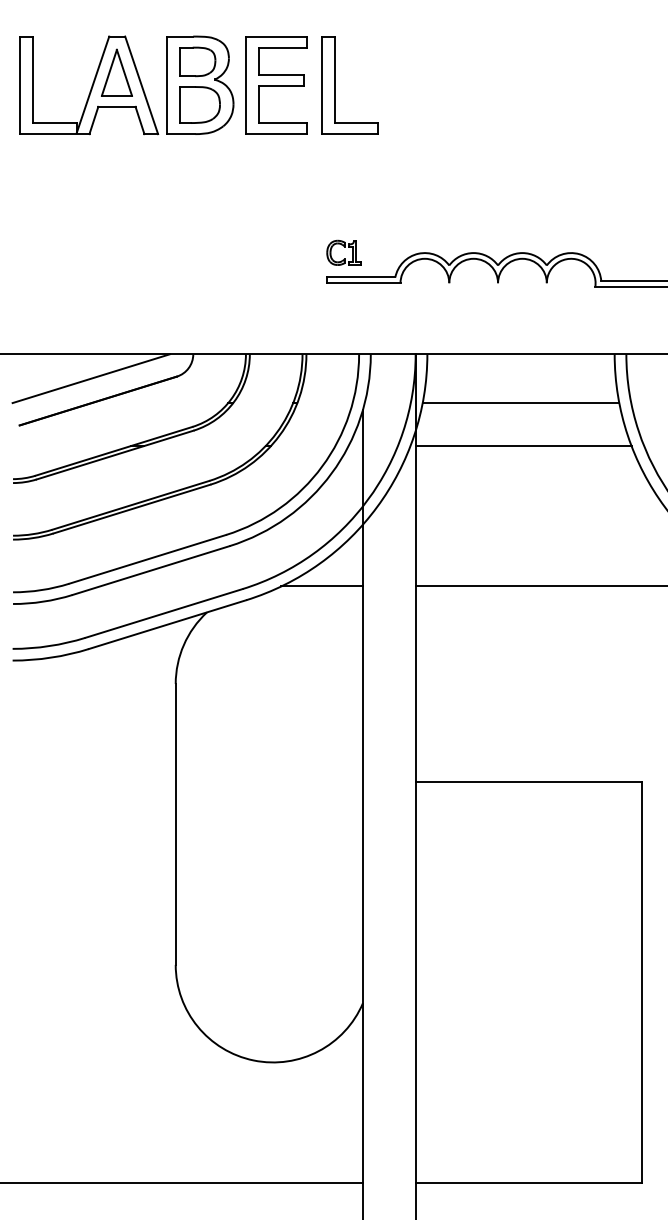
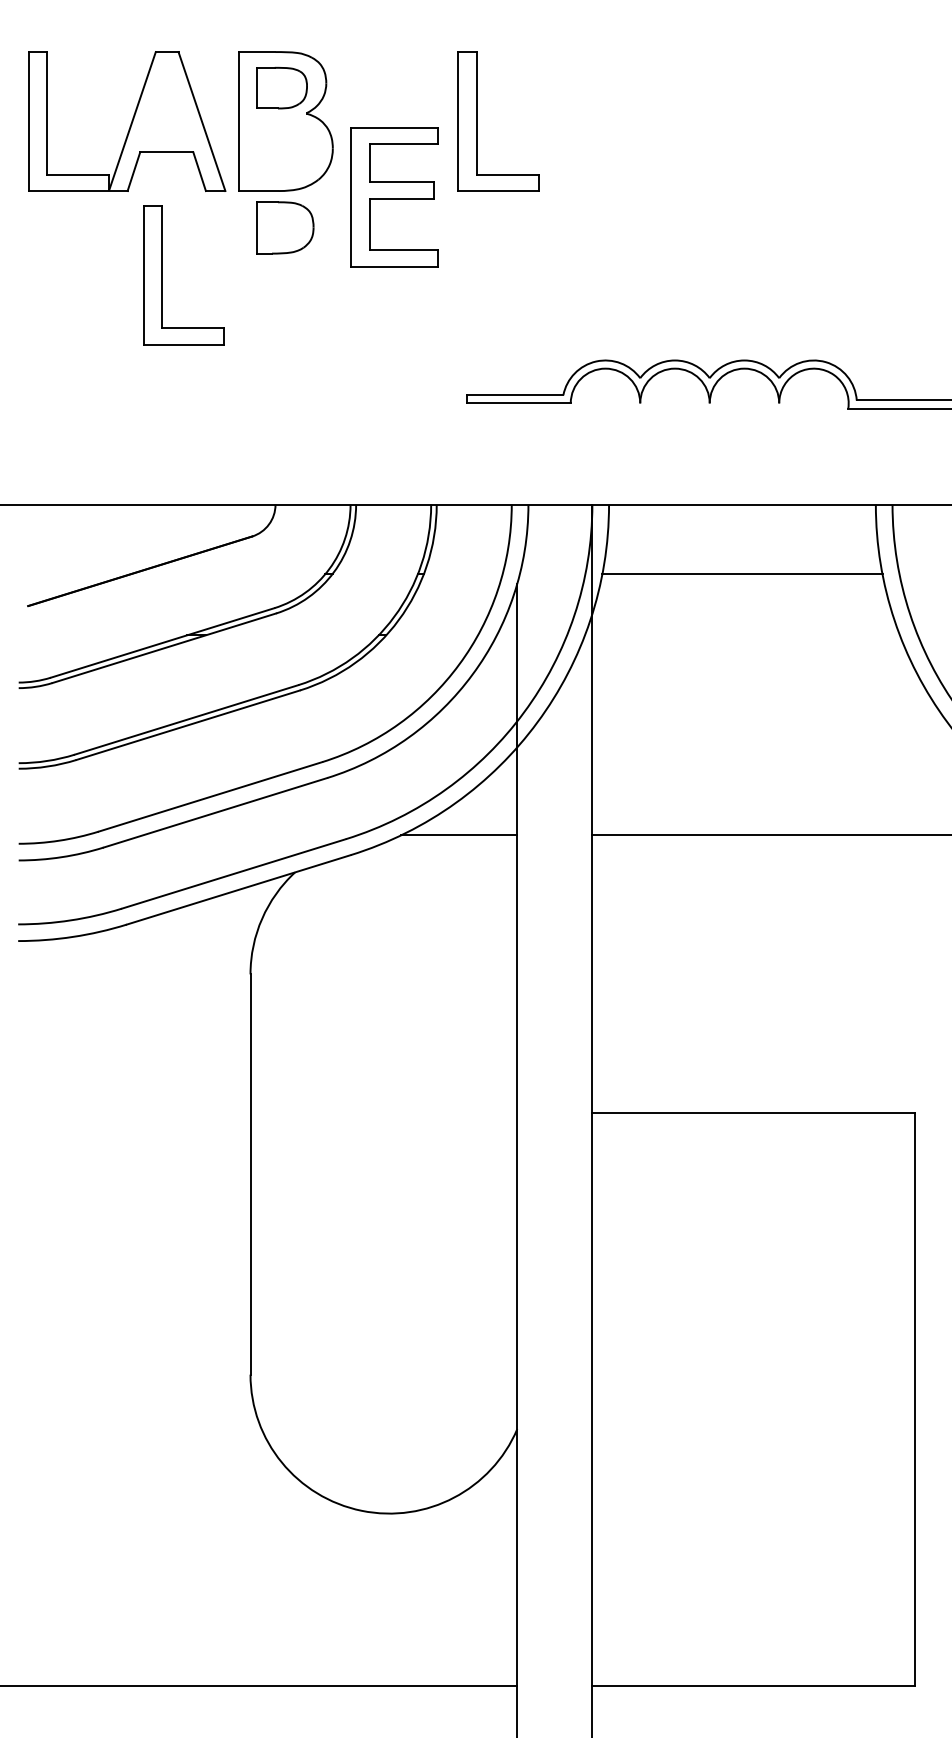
part: (116, 72) -> (166, 103), removed
part: (276, 85) -> (394, 197), moved
part: (199, 104) -> (284, 227), moved
part: (114, 193) -> (163, 275), added
part: (343, 252) -> (489, 359), removed
line: (90, 378) -> (129, 539), removed
line: (523, 445) -> (745, 634), removed

